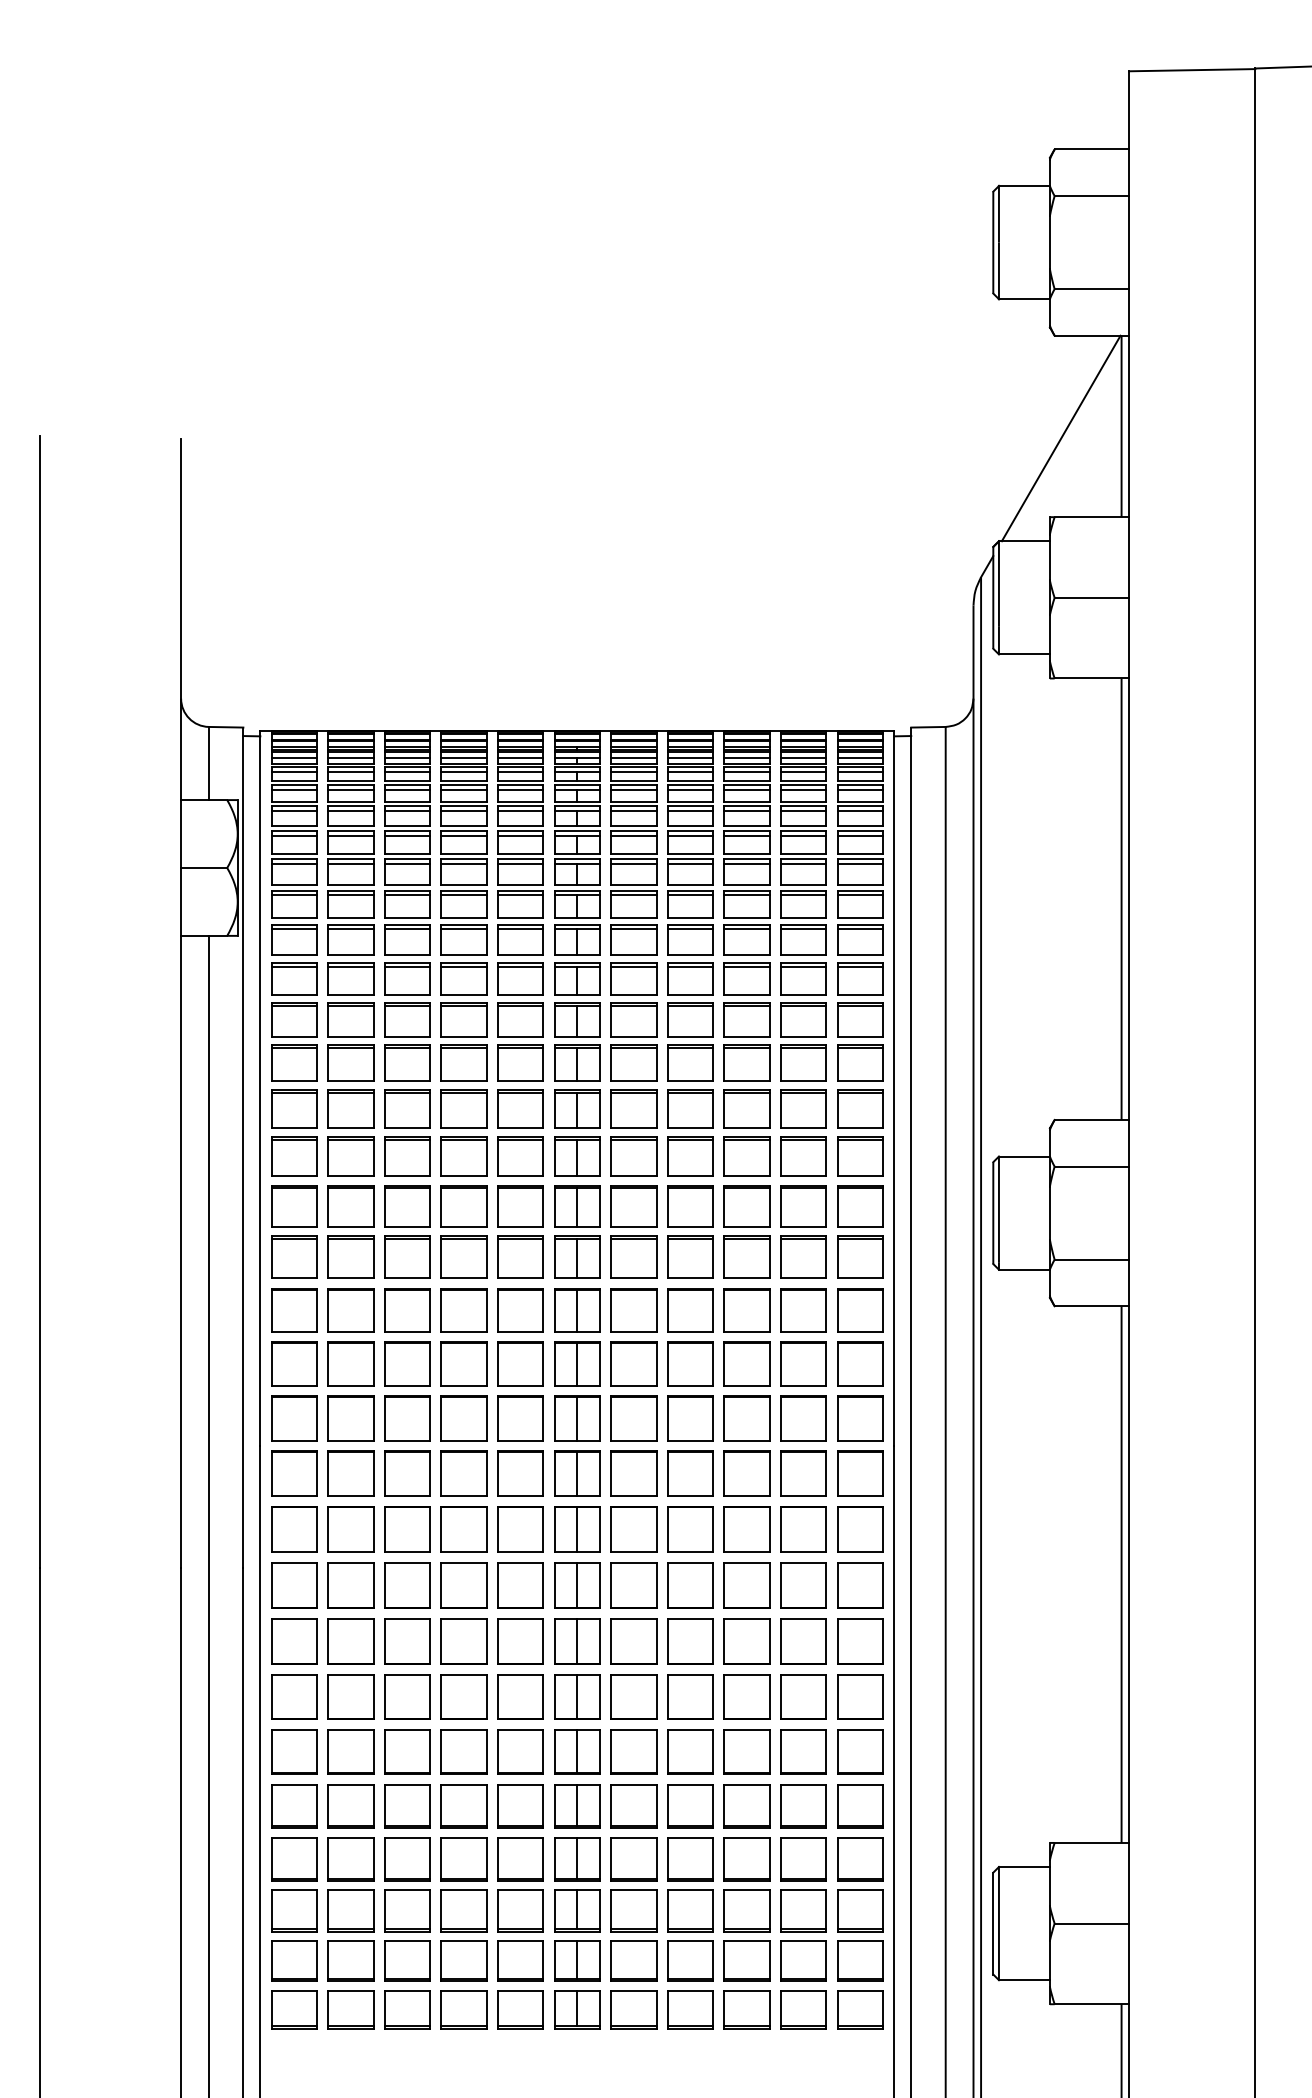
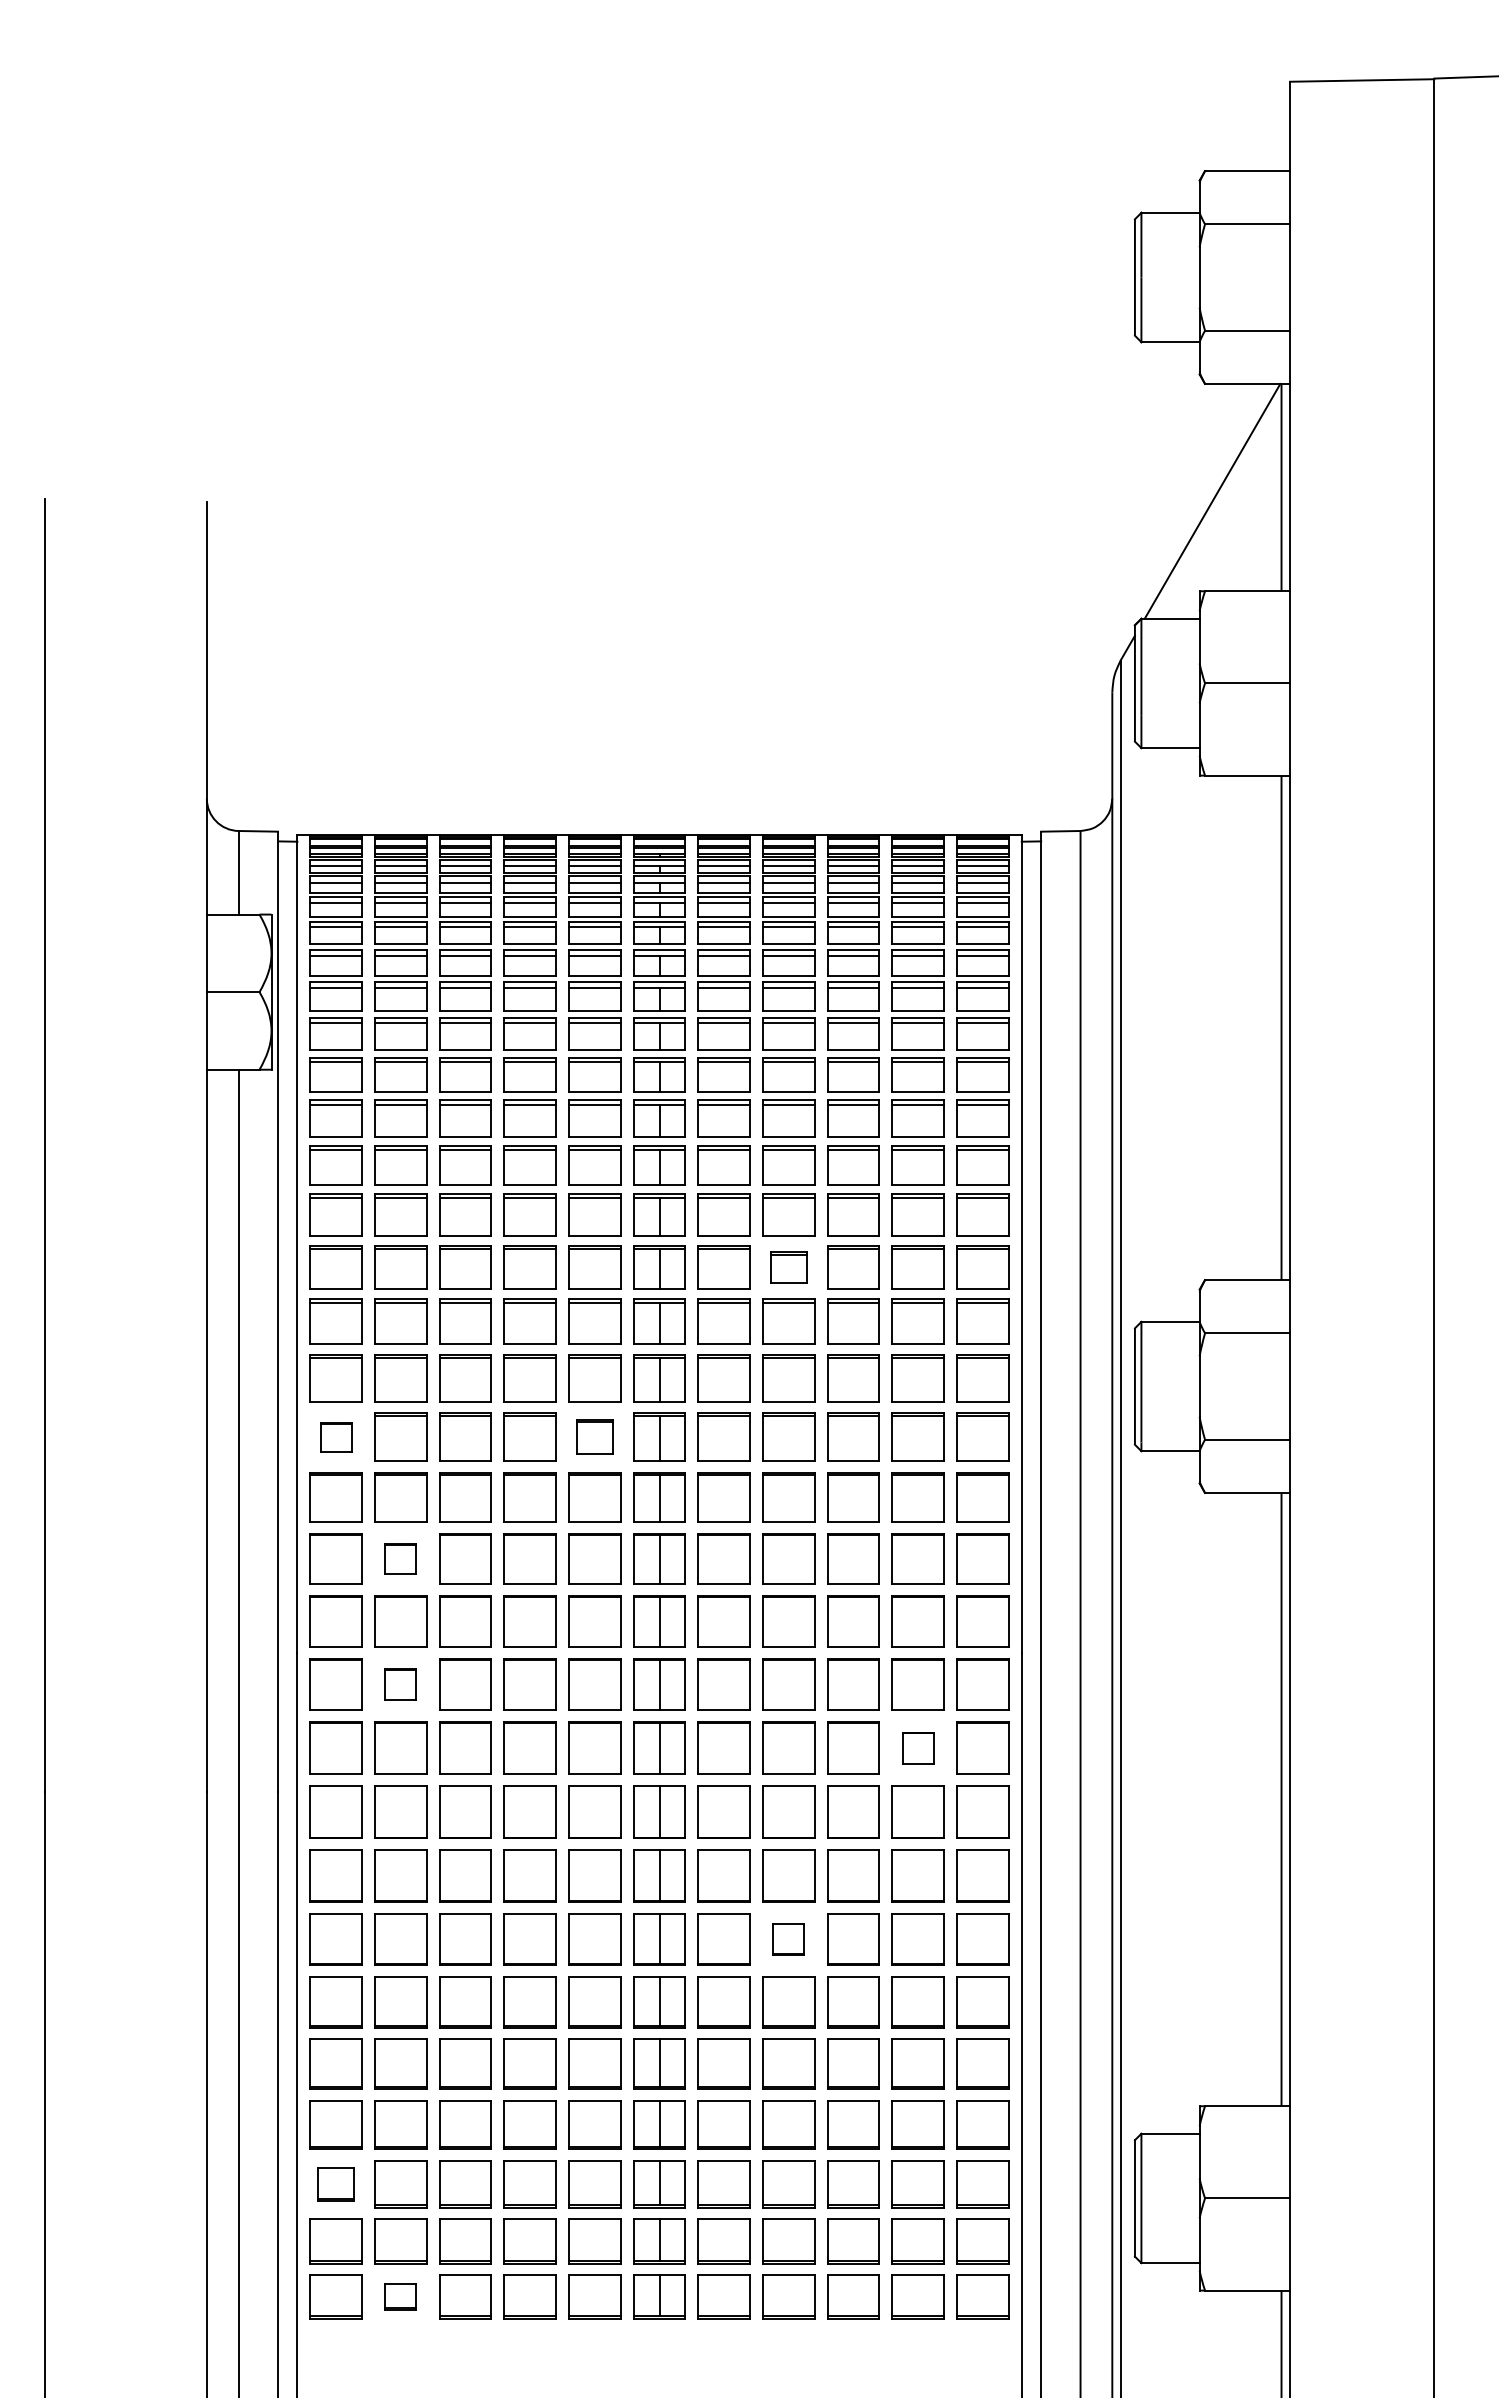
part: (690, 1108) -> (788, 1267), size x0.7
part: (293, 1256) -> (335, 1436), size x0.6
part: (520, 1256) -> (594, 1436), size x0.7
part: (350, 1363) -> (400, 1558), size x0.6
part: (350, 1473) -> (400, 1684), size x0.6
part: (803, 1528) -> (917, 1747), size x0.6
part: (690, 1697) -> (788, 1939), size x0.6
part: (293, 1911) -> (335, 2184), size x0.7
part: (350, 2009) -> (400, 2296), size x0.6

